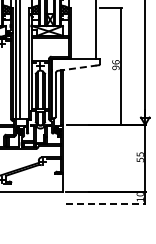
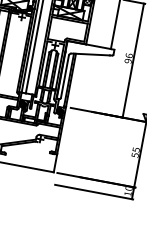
line: (77, 68) -> (90, 54), dashed -> solid
line: (106, 204) -> (94, 192), dashed -> solid

